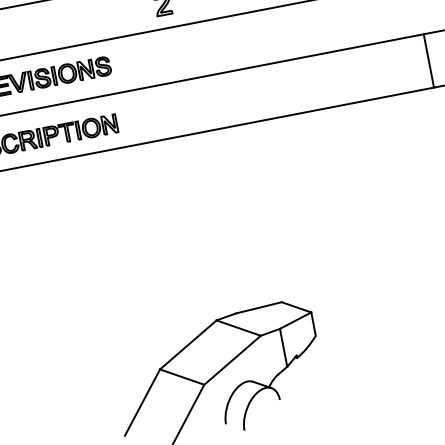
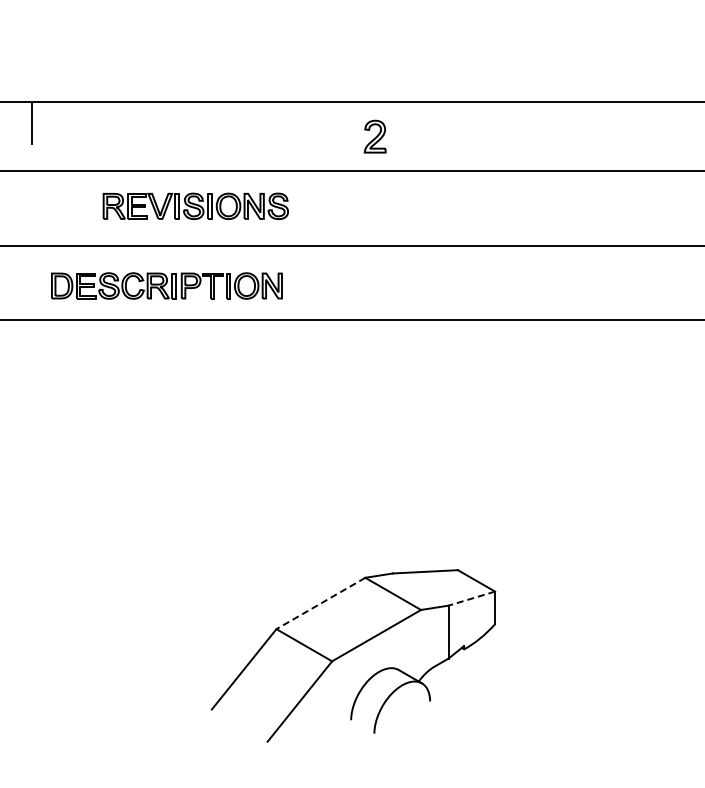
line: (295, 320) -> (471, 598), solid -> dashed
line: (188, 345) -> (320, 603), solid -> dashed

